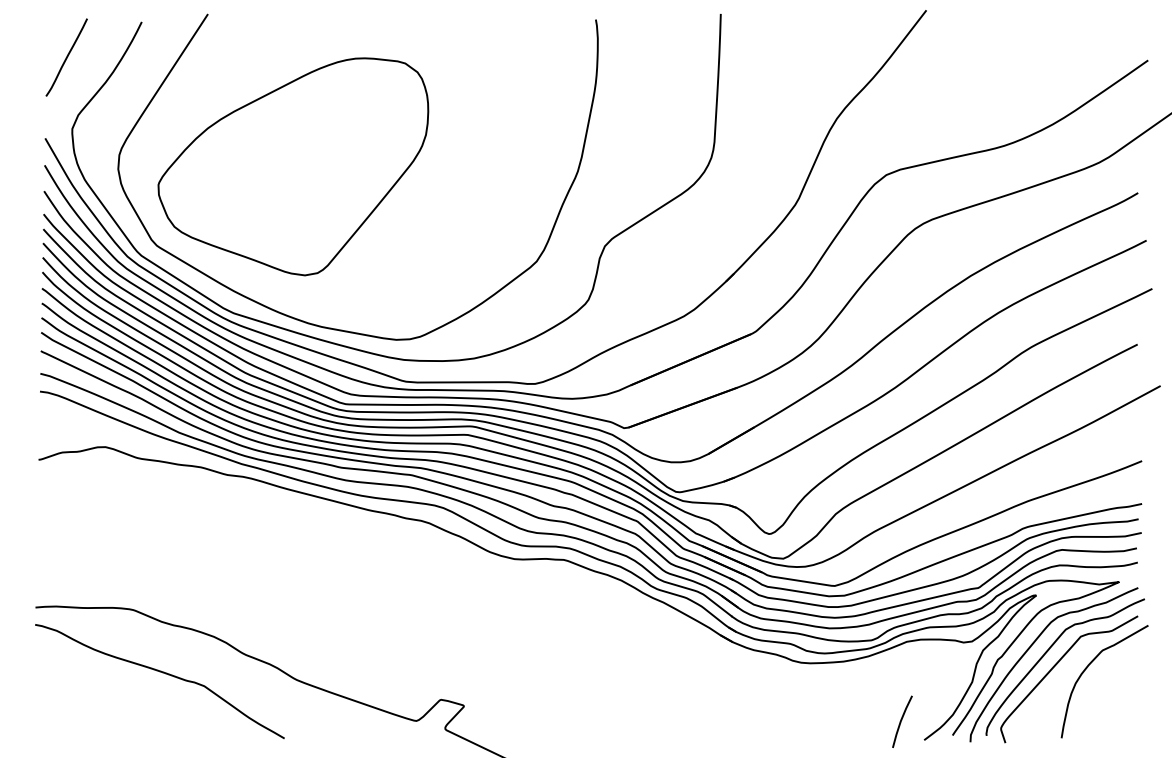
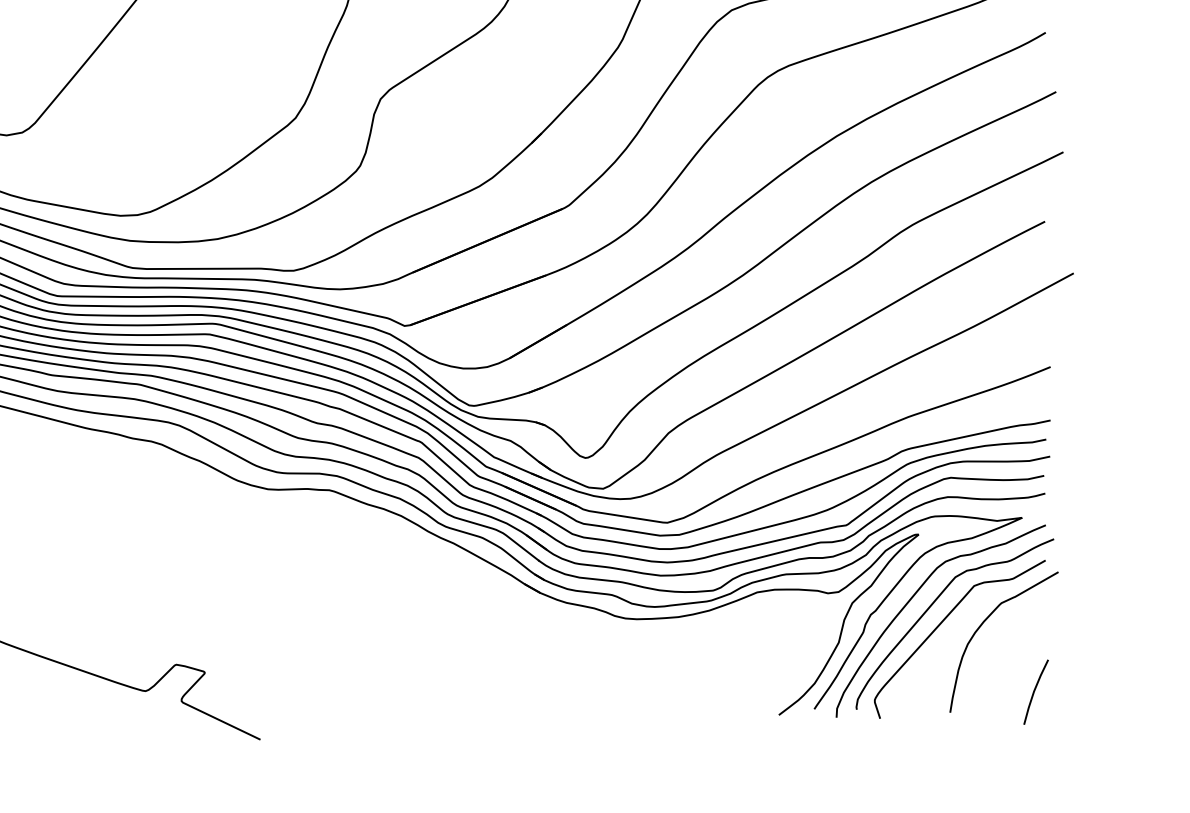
line: (902, 720) -> (1036, 690), moved

